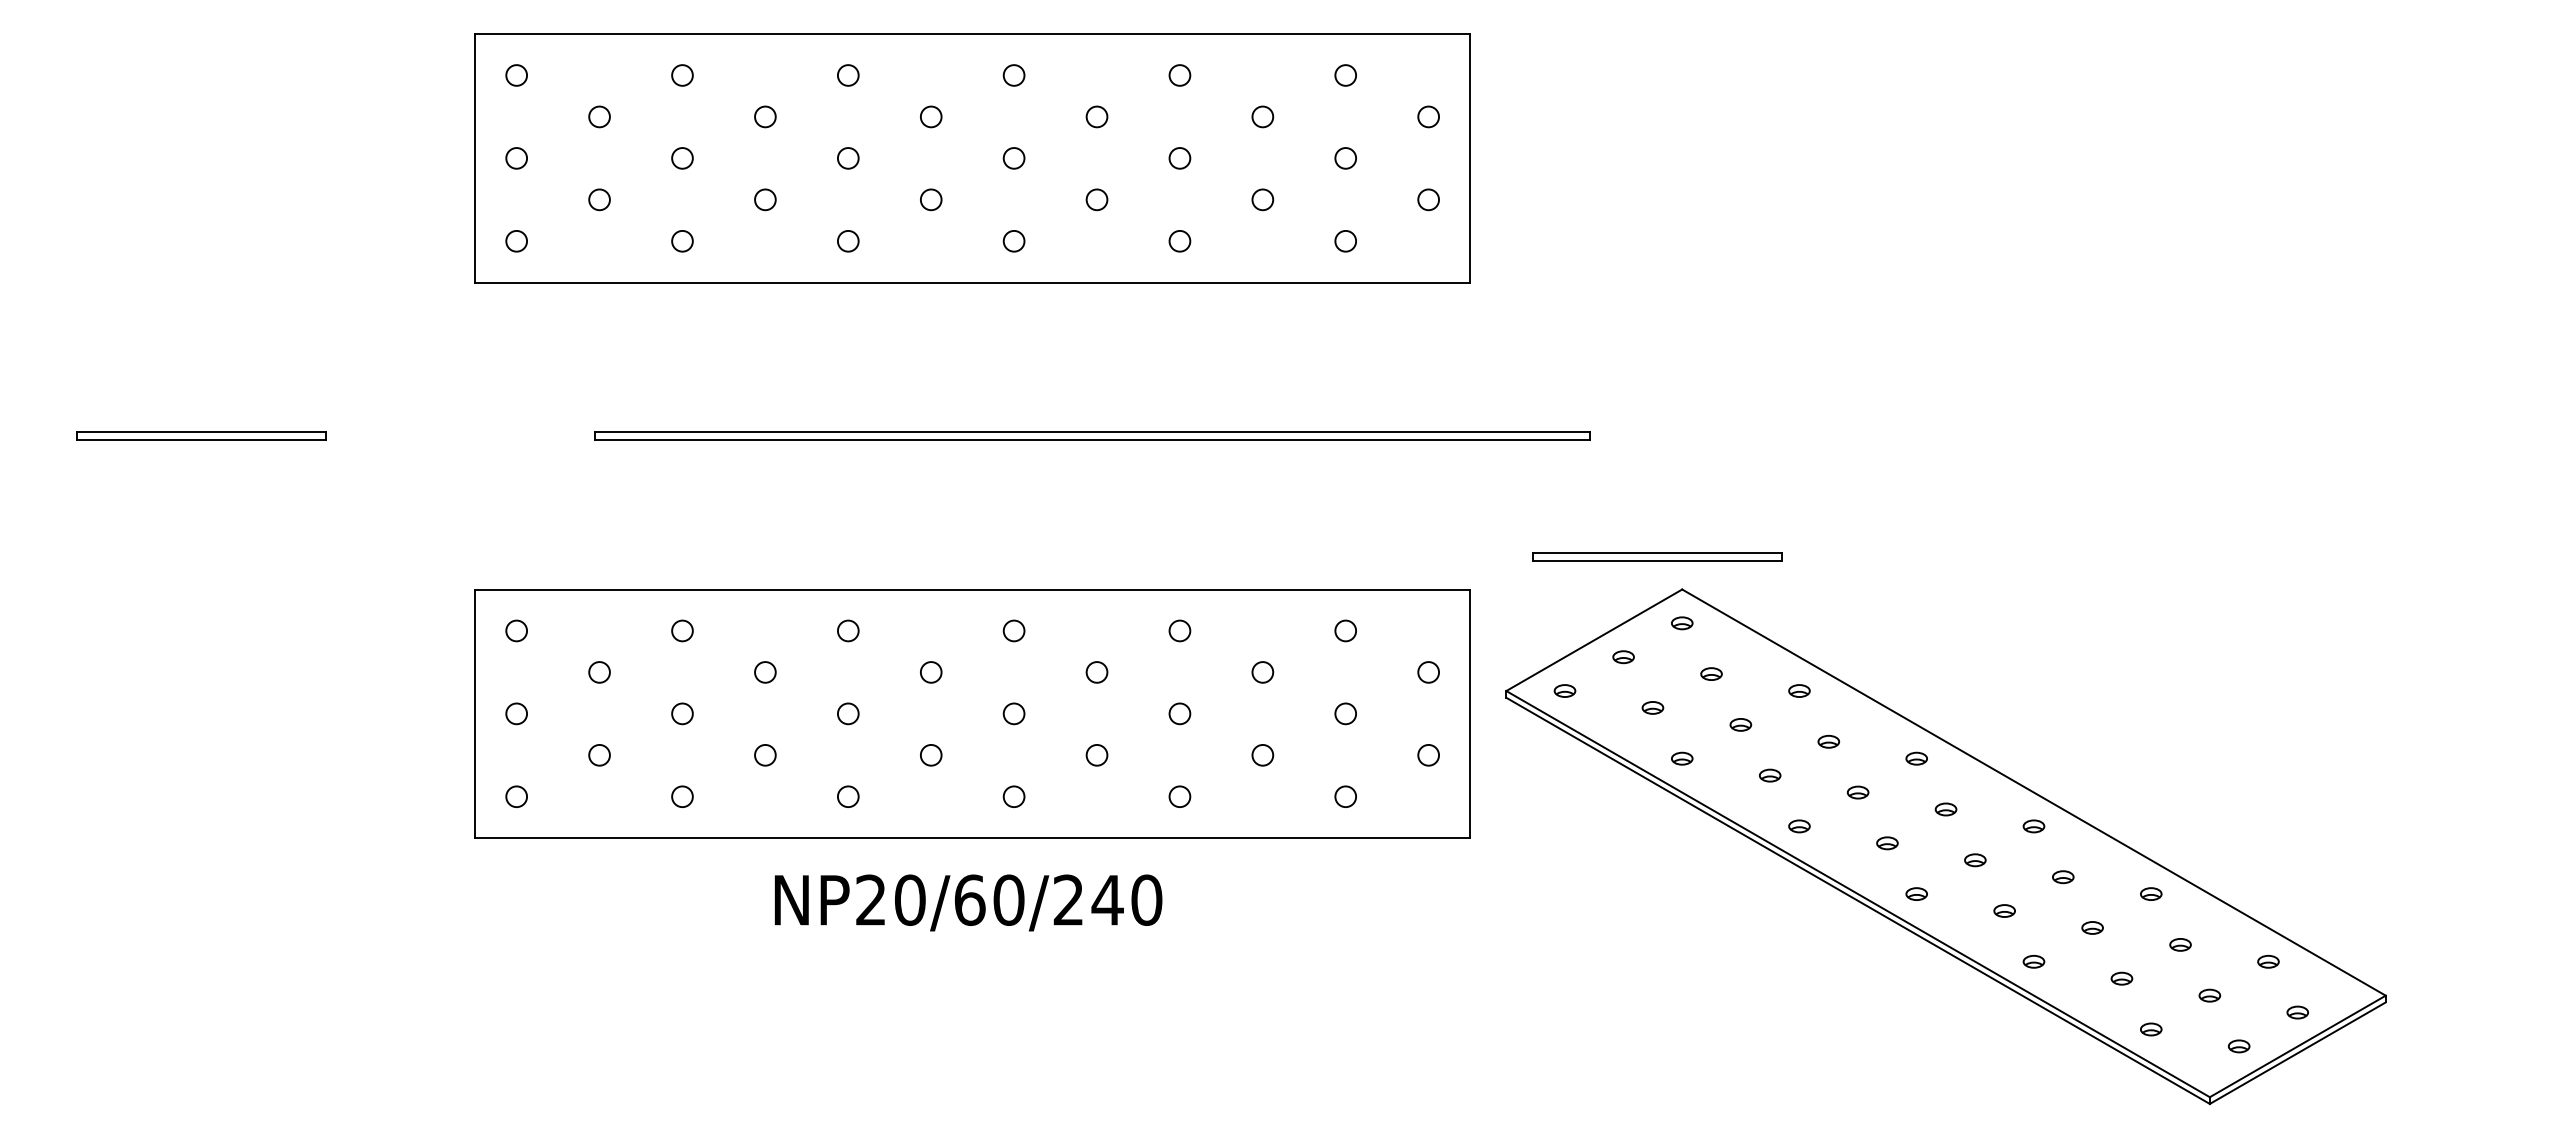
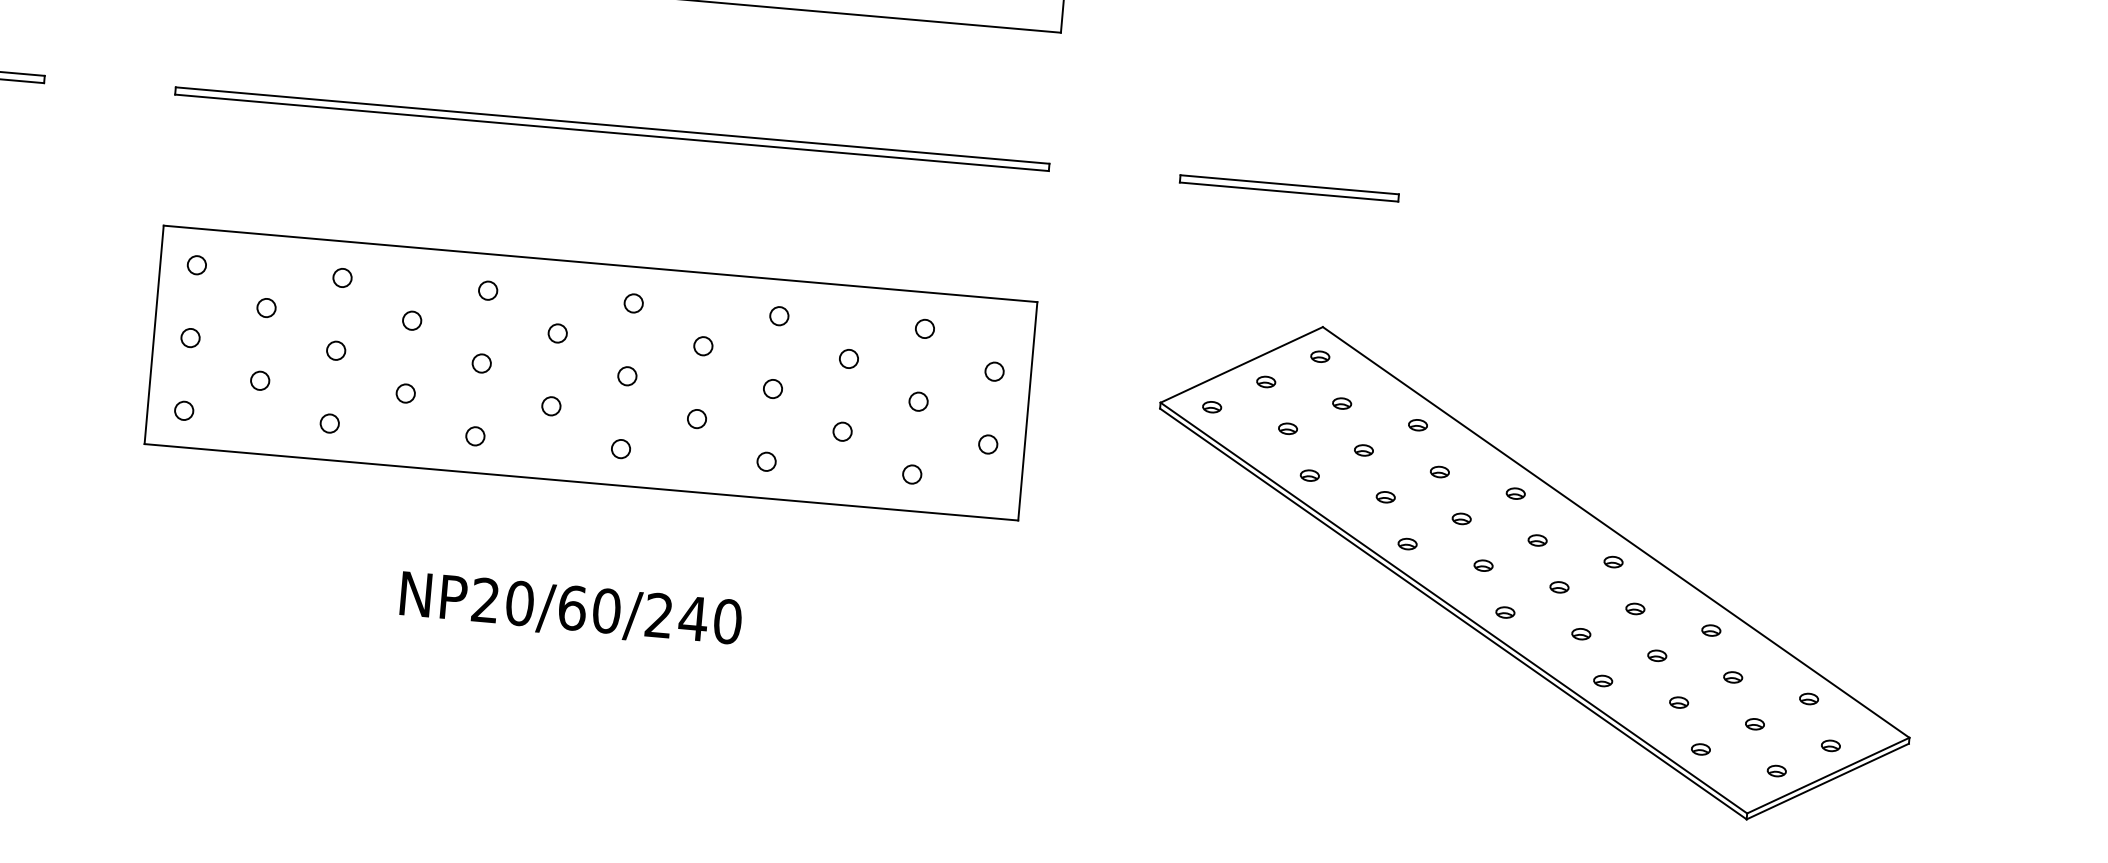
part: (1092, 435) -> (612, 128), moved
part: (1657, 556) -> (1289, 187), moved
part: (1945, 846) -> (1534, 572), moved
text: (968, 902) -> (571, 609), moved

